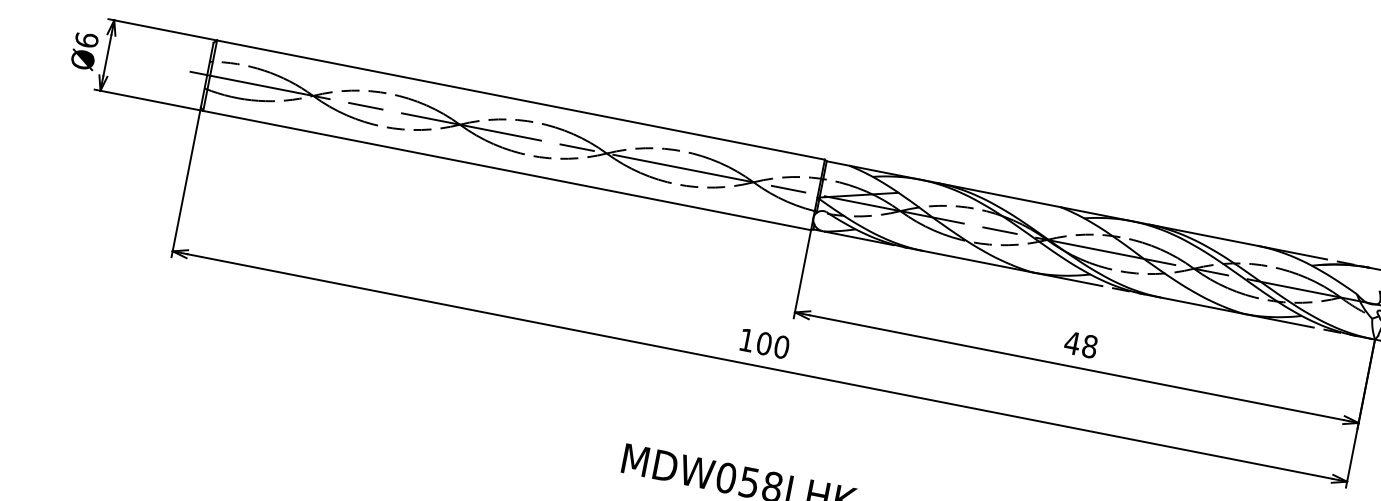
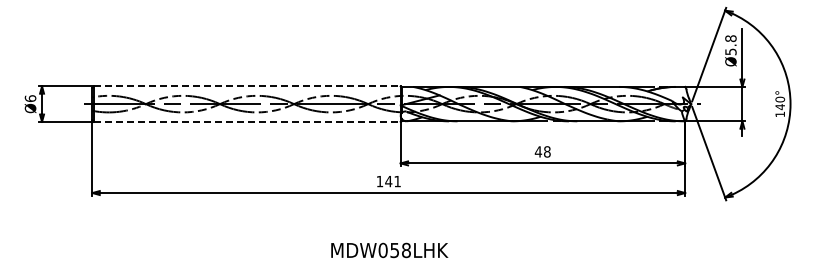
line: (521, 100) -> (247, 86), solid -> dashed
line: (507, 169) -> (247, 121), solid -> dashed
text: (773, 345) -> (393, 181), 100 -> 141

